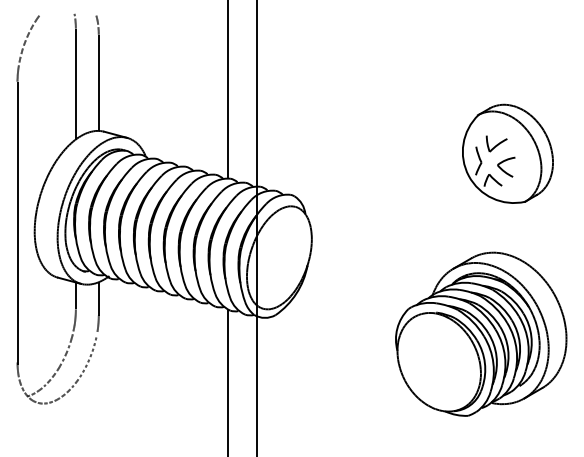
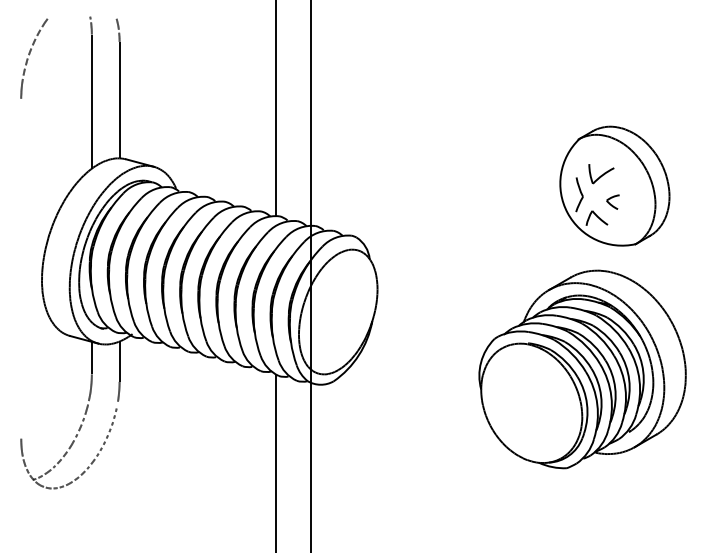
part: (506, 166) -> (613, 201), size x0.6
line: (17, 223) -> (21, 270), removed
part: (481, 333) -> (582, 368), moved

